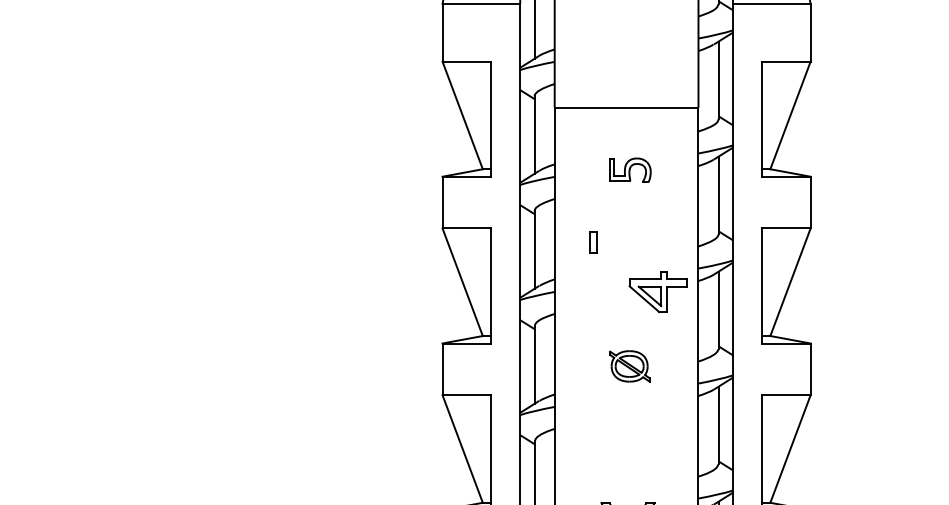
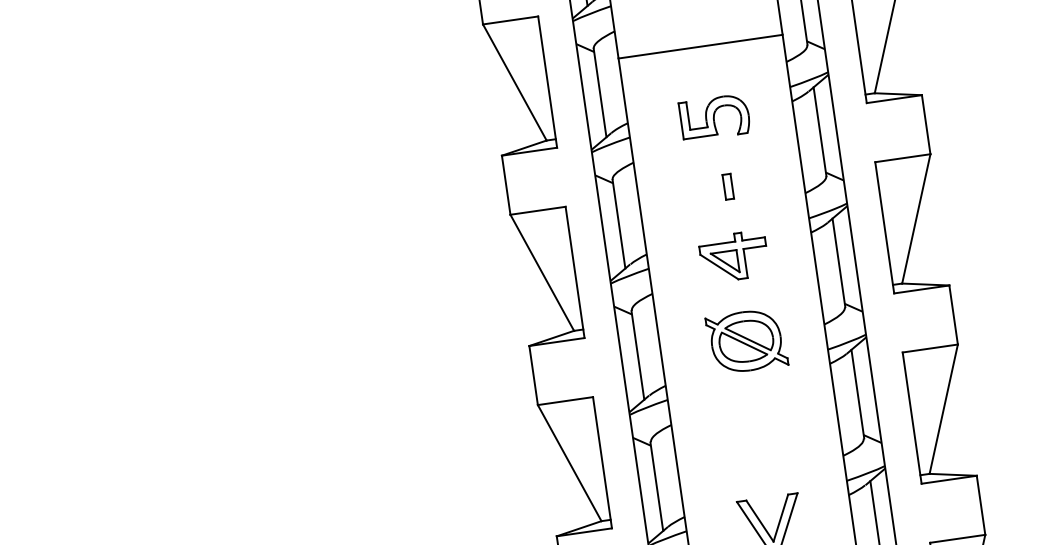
part: (630, 170) -> (715, 117), size x1.43
part: (593, 242) -> (728, 186), moved
part: (657, 292) -> (733, 257), moved
part: (629, 366) -> (746, 341), size x1.67

